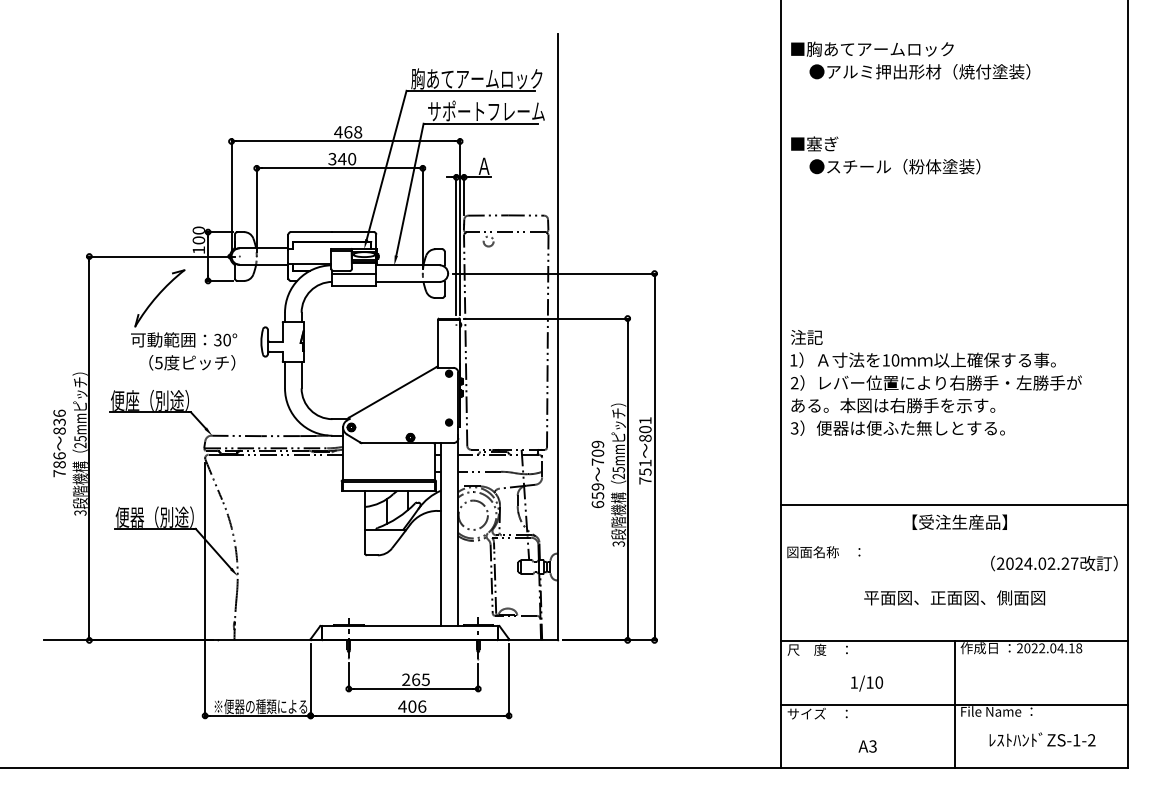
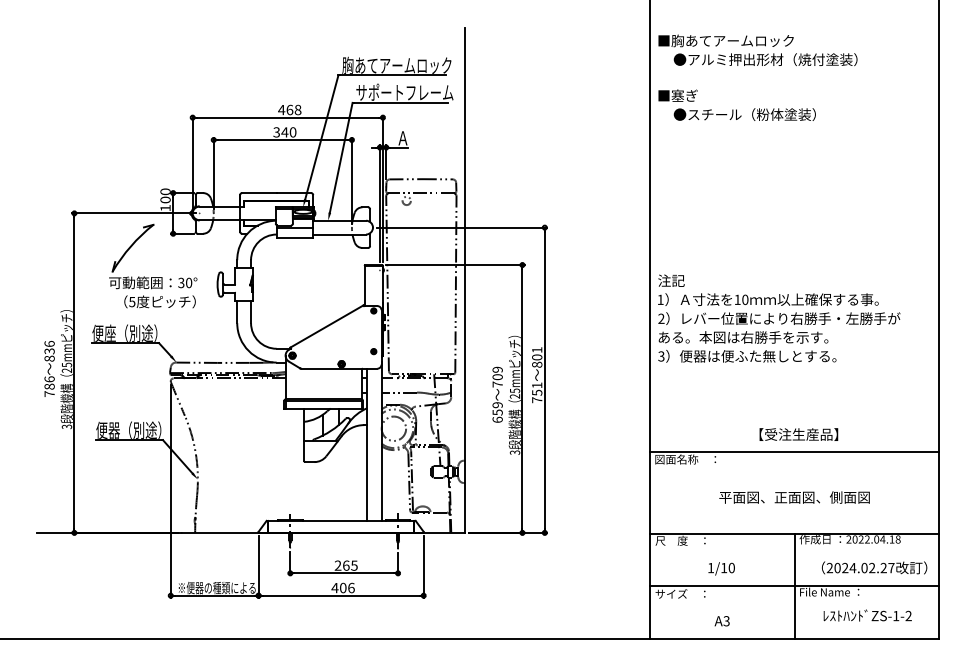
text: (884, 154) -> (736, 104), moved
line: (954, 505) -> (794, 452), moved
text: (1054, 563) -> (874, 567), moved

